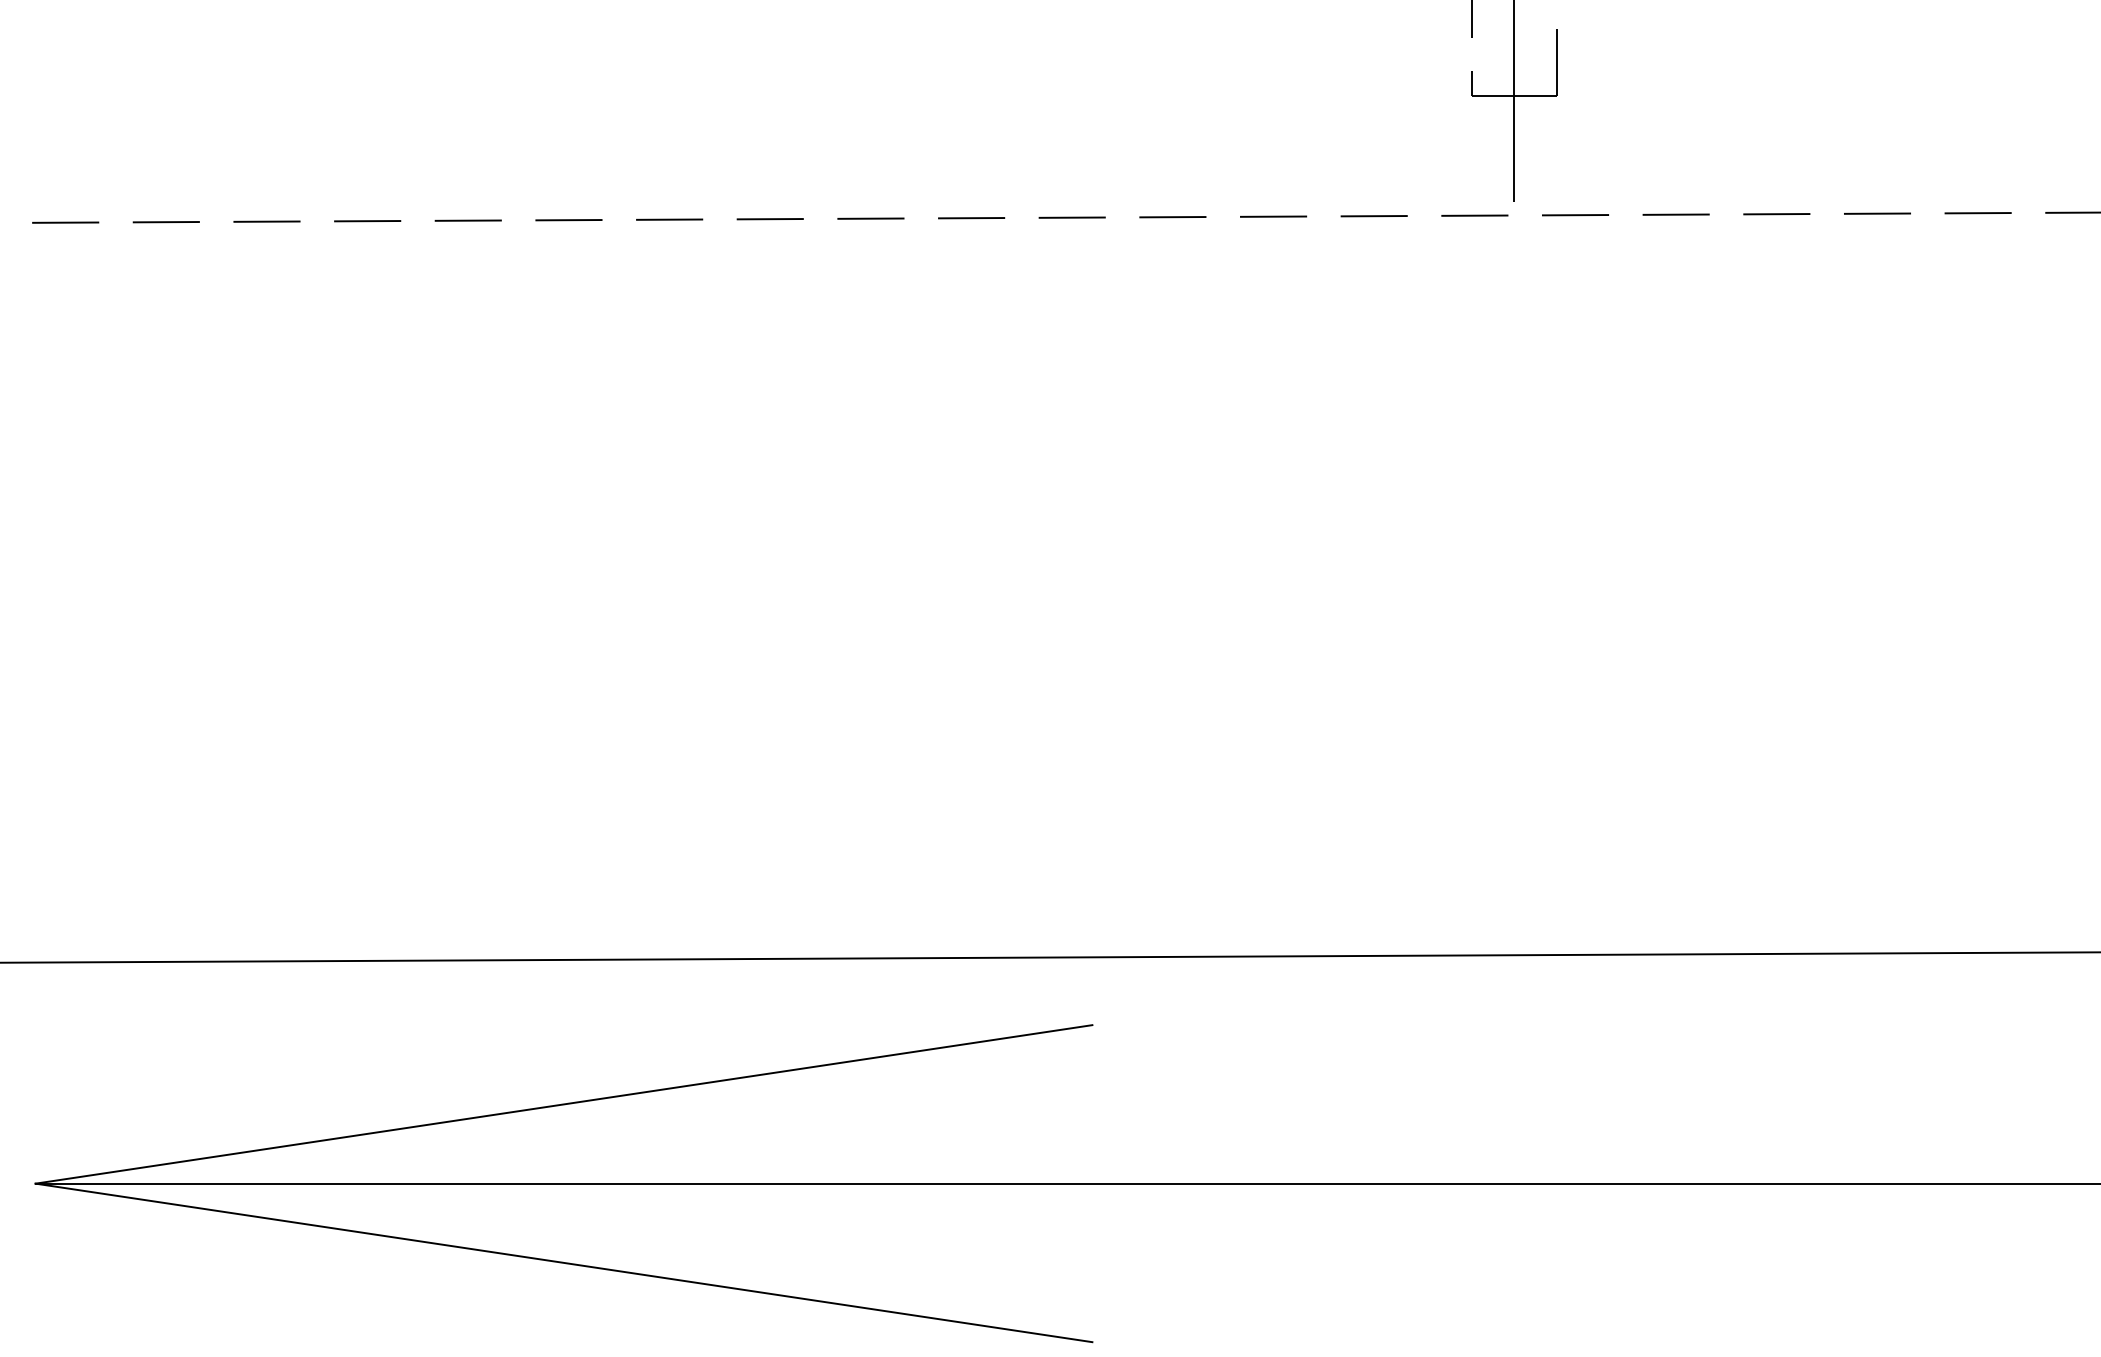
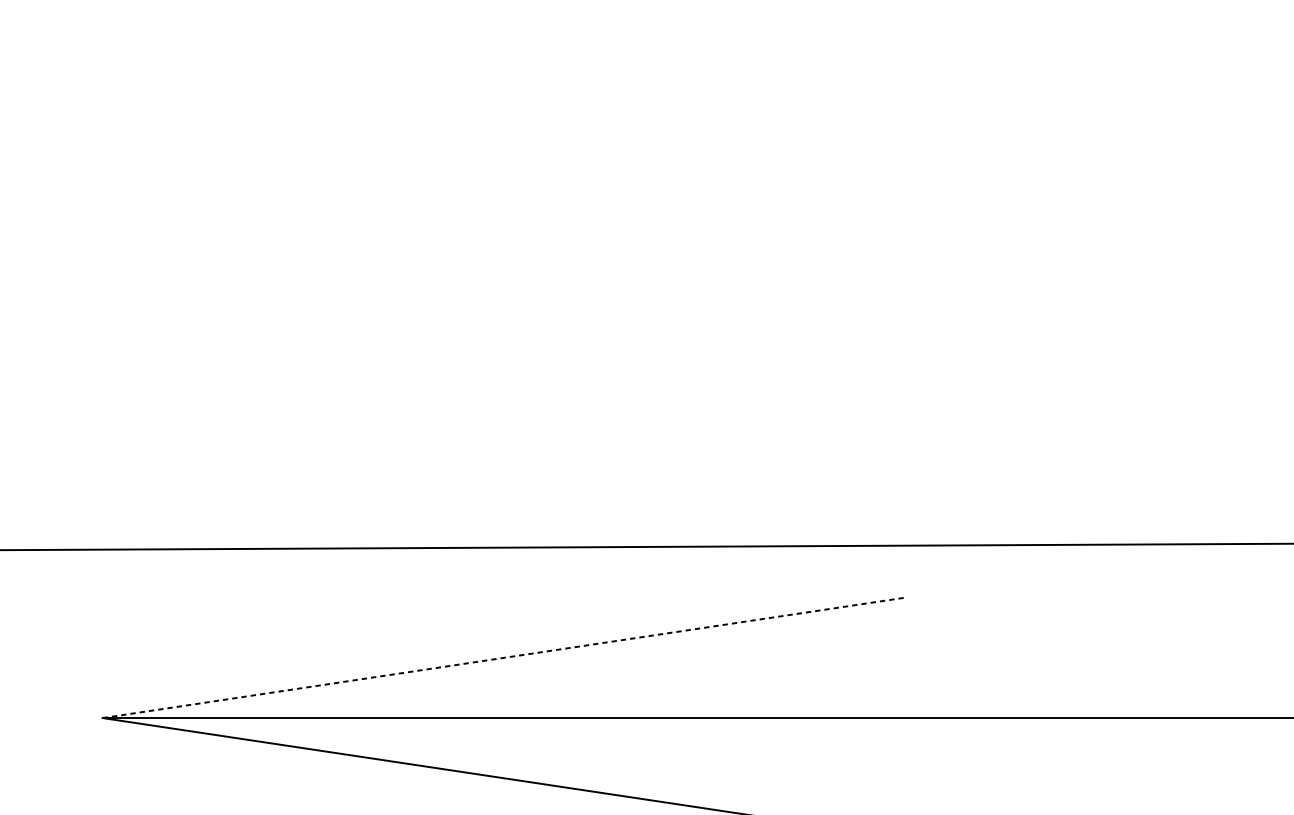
line: (564, 1104) -> (505, 657), solid -> dashed

